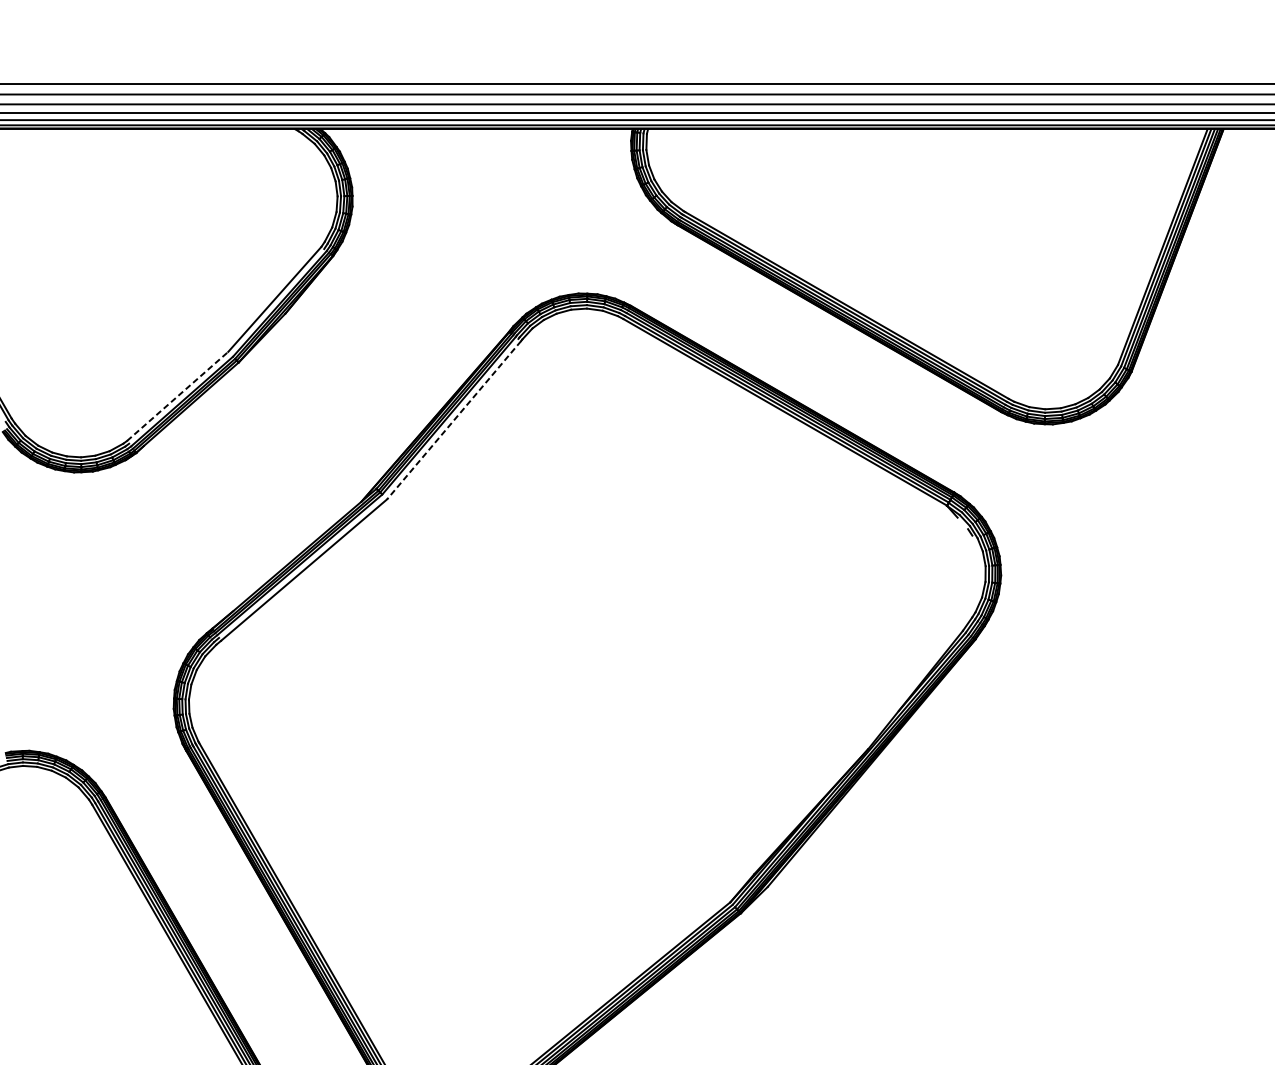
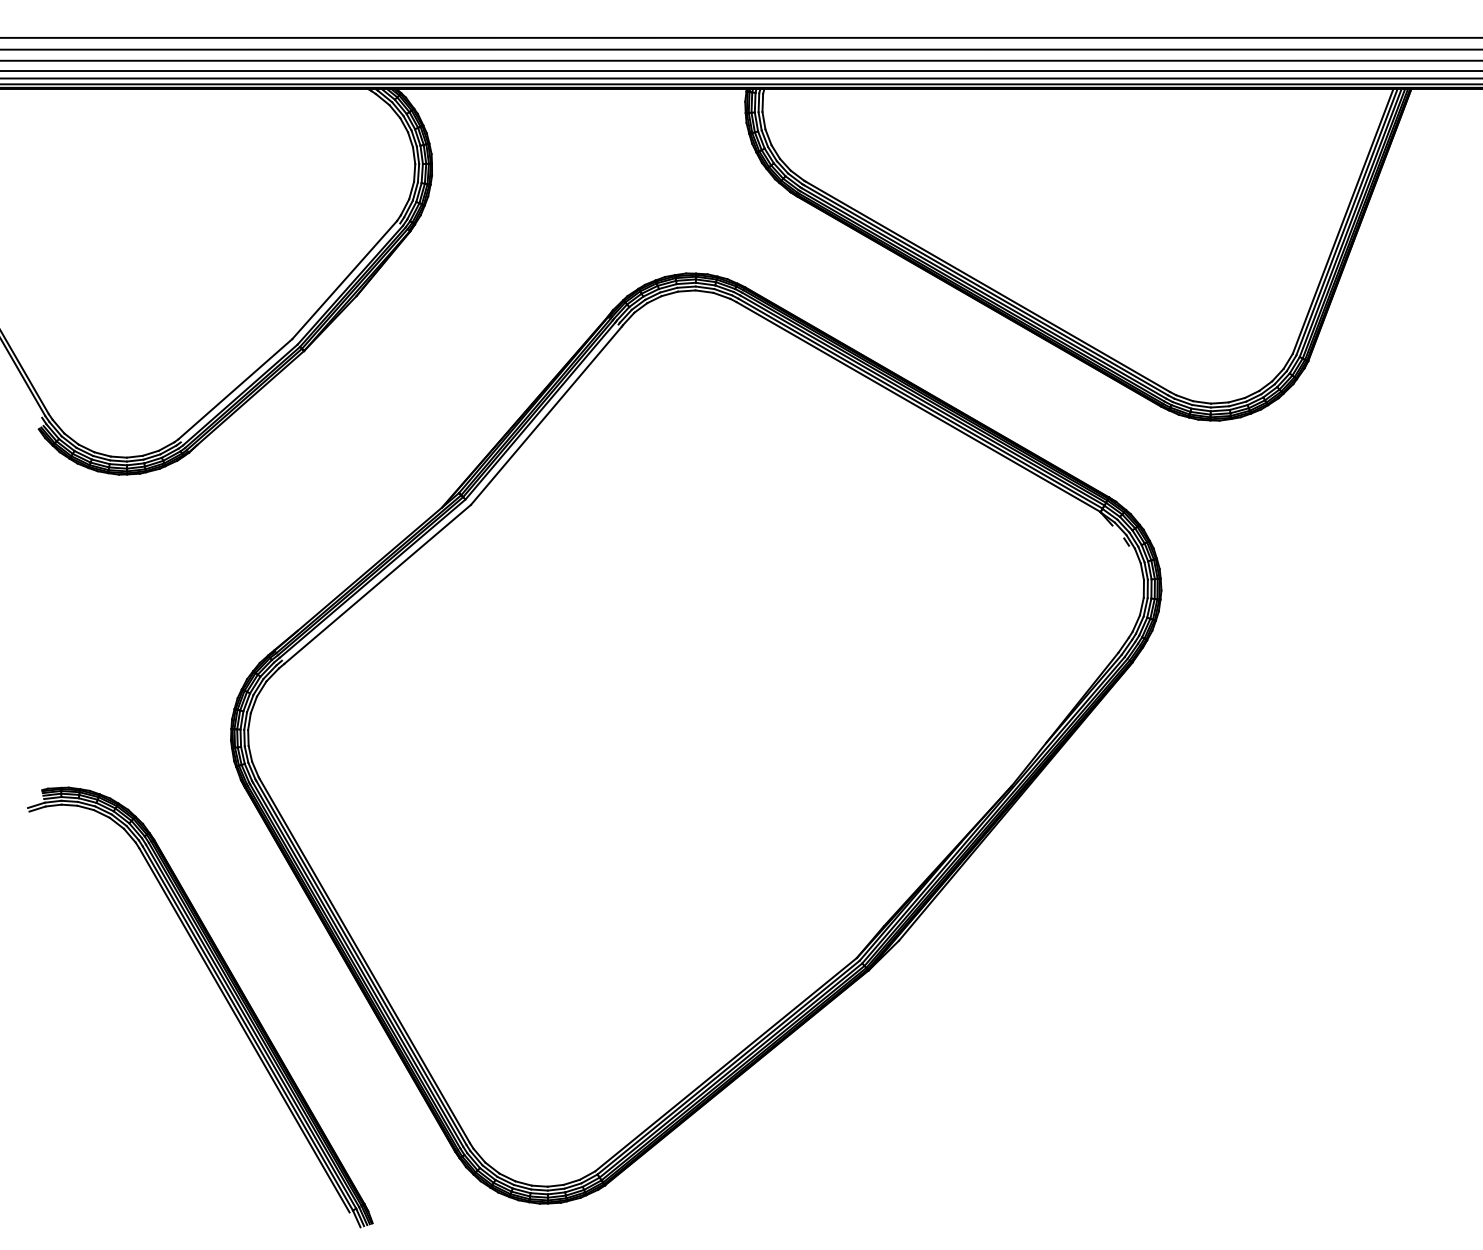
line: (177, 396) -> (235, 389), dashed -> solid
line: (454, 419) -> (546, 415), dashed -> solid

